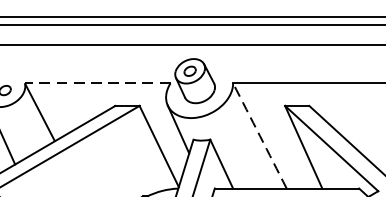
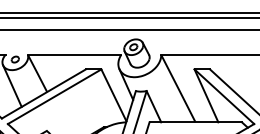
line: (97, 84) -> (74, 55), dashed -> solid
arc: (260, 135) -> (178, 88), dashed -> solid

